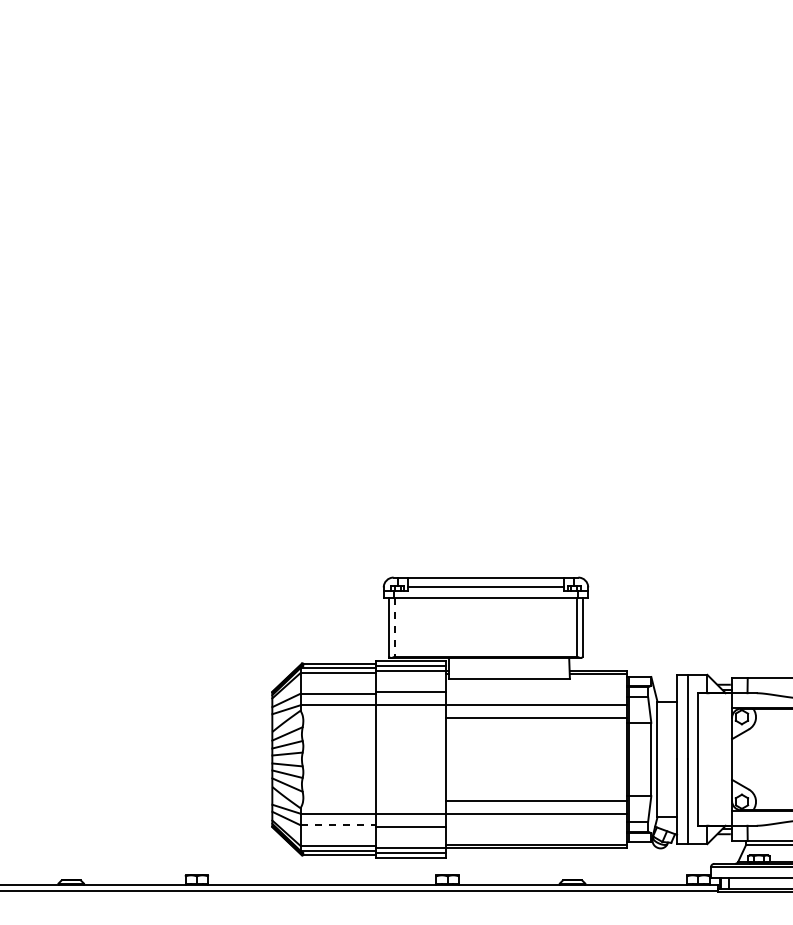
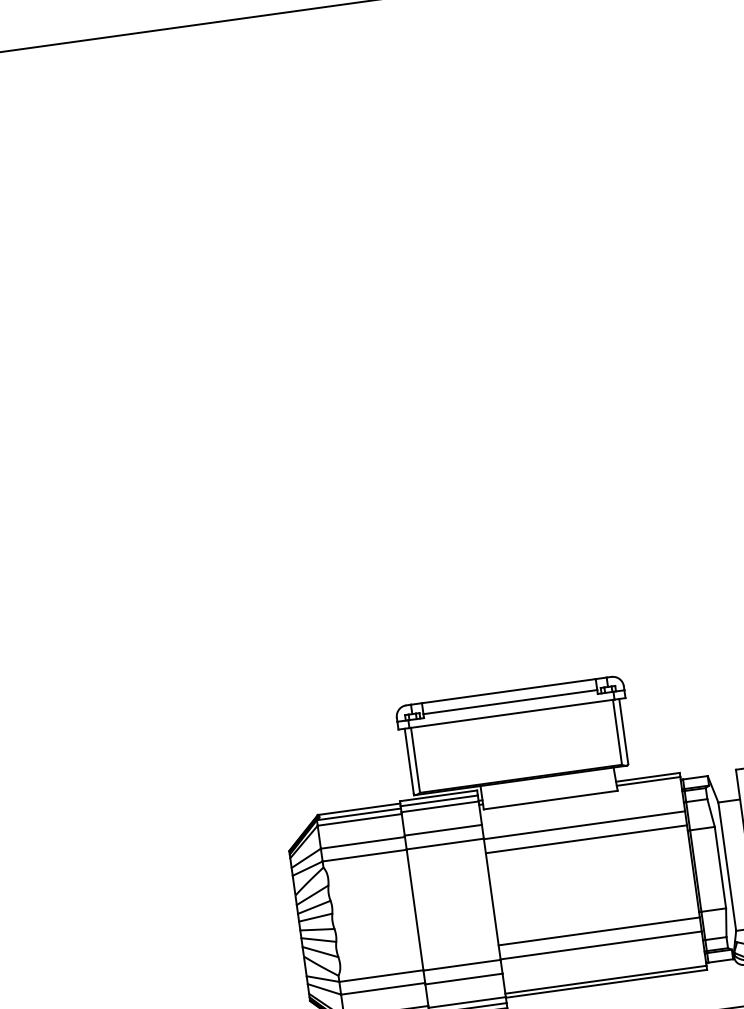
line: (395, 627) -> (416, 760), dashed -> solid
line: (338, 825) -> (383, 989), dashed -> solid

